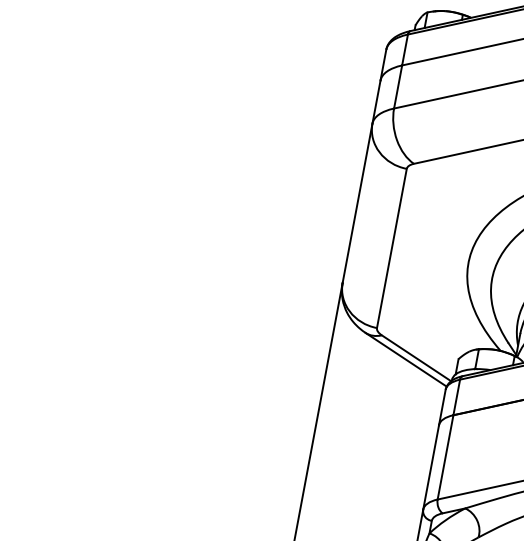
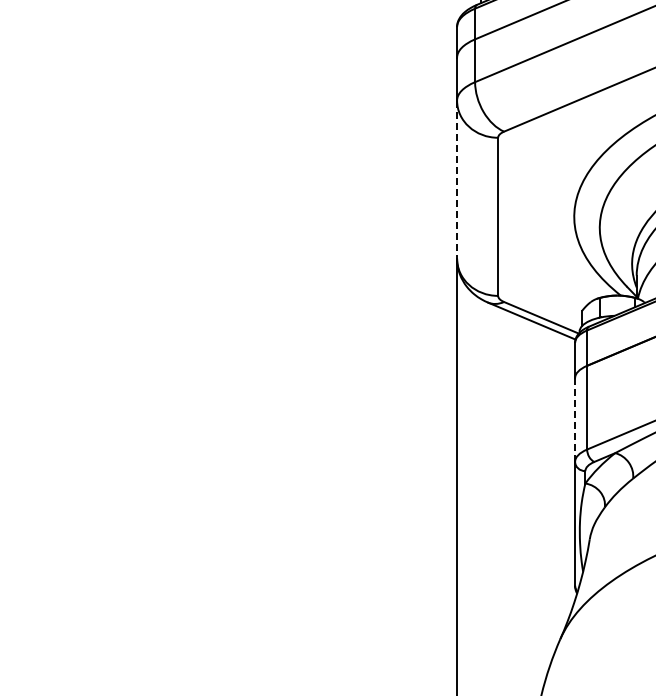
line: (357, 204) -> (457, 180), solid -> dashed
line: (431, 467) -> (575, 419), solid -> dashed

